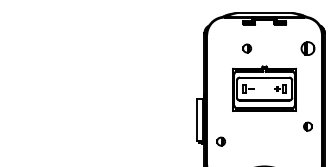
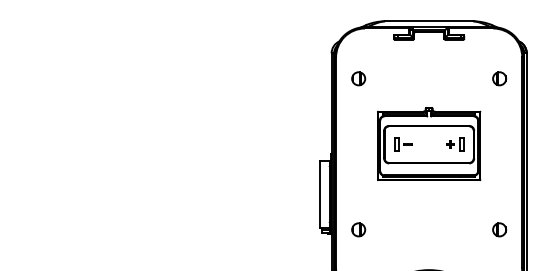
part: (246, 48) -> (357, 78), moved
part: (307, 48) -> (498, 78), size x0.62
part: (307, 126) -> (498, 229), moved

